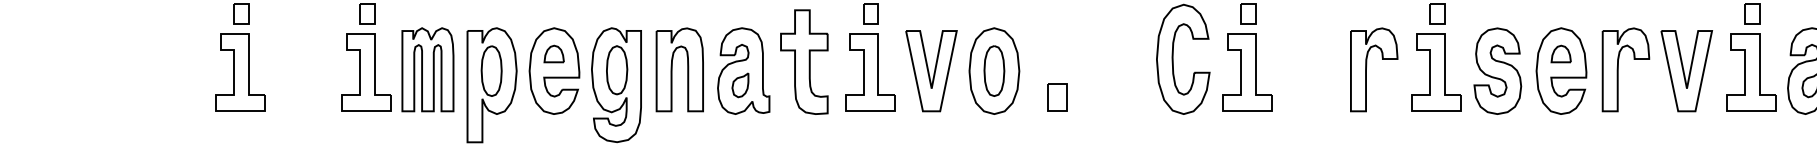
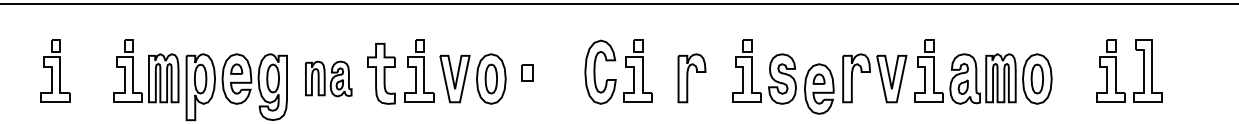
part: (712, 70) -> (328, 78), size x0.7
part: (1373, 70) -> (691, 78), moved
part: (1561, 70) -> (819, 88), moved
part: (1056, 96) -> (527, 72), moved

